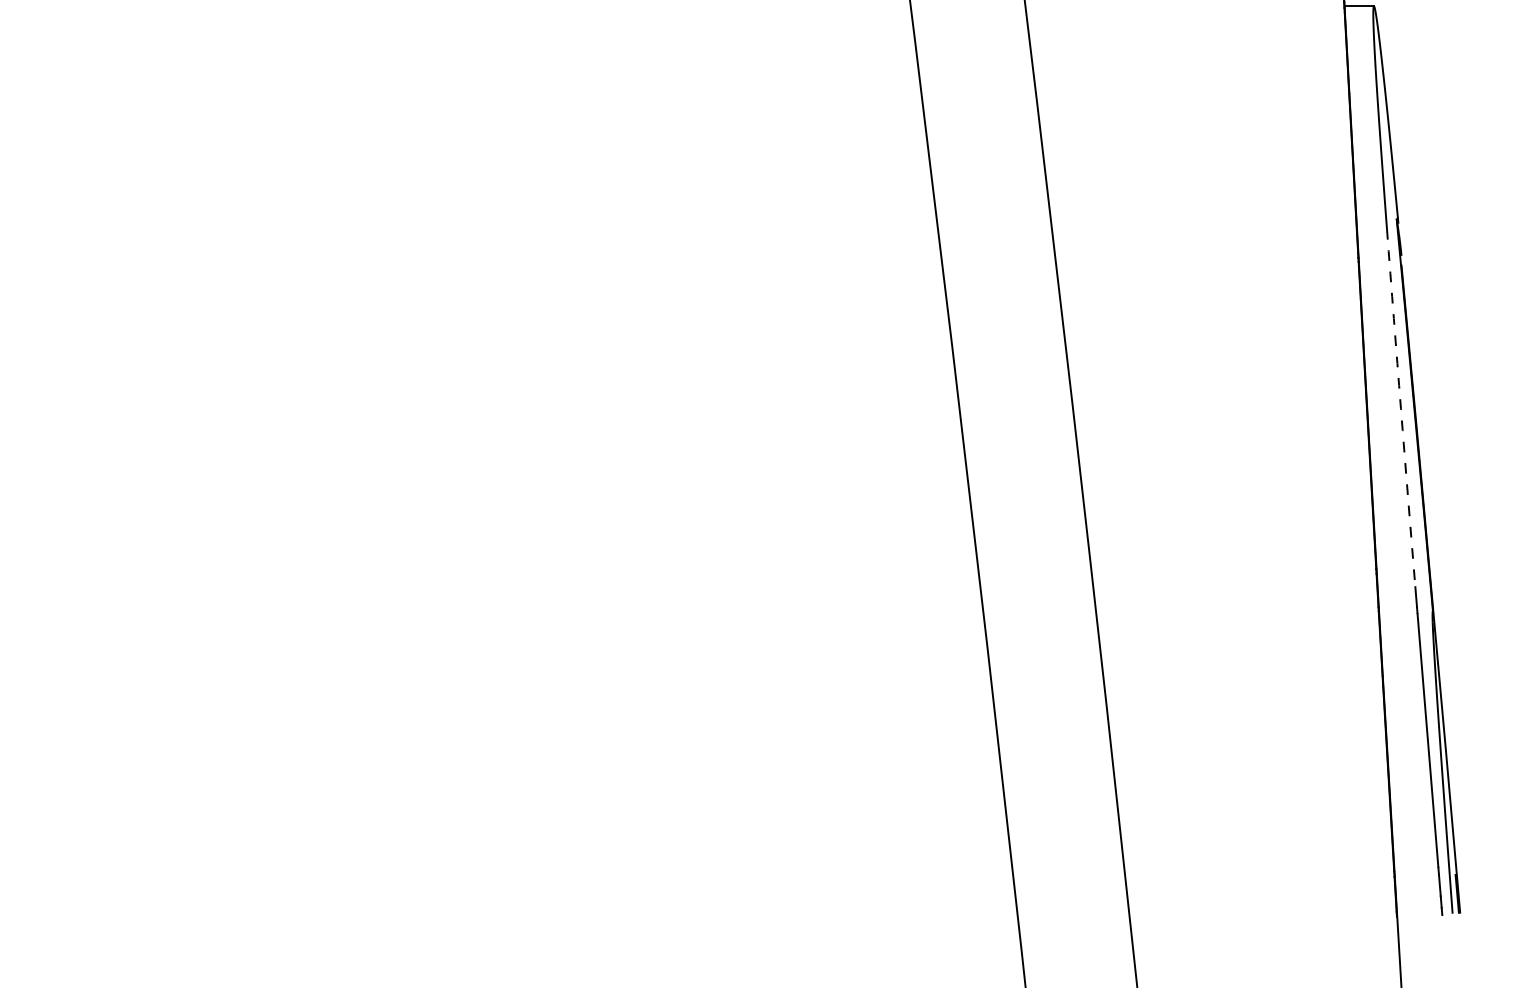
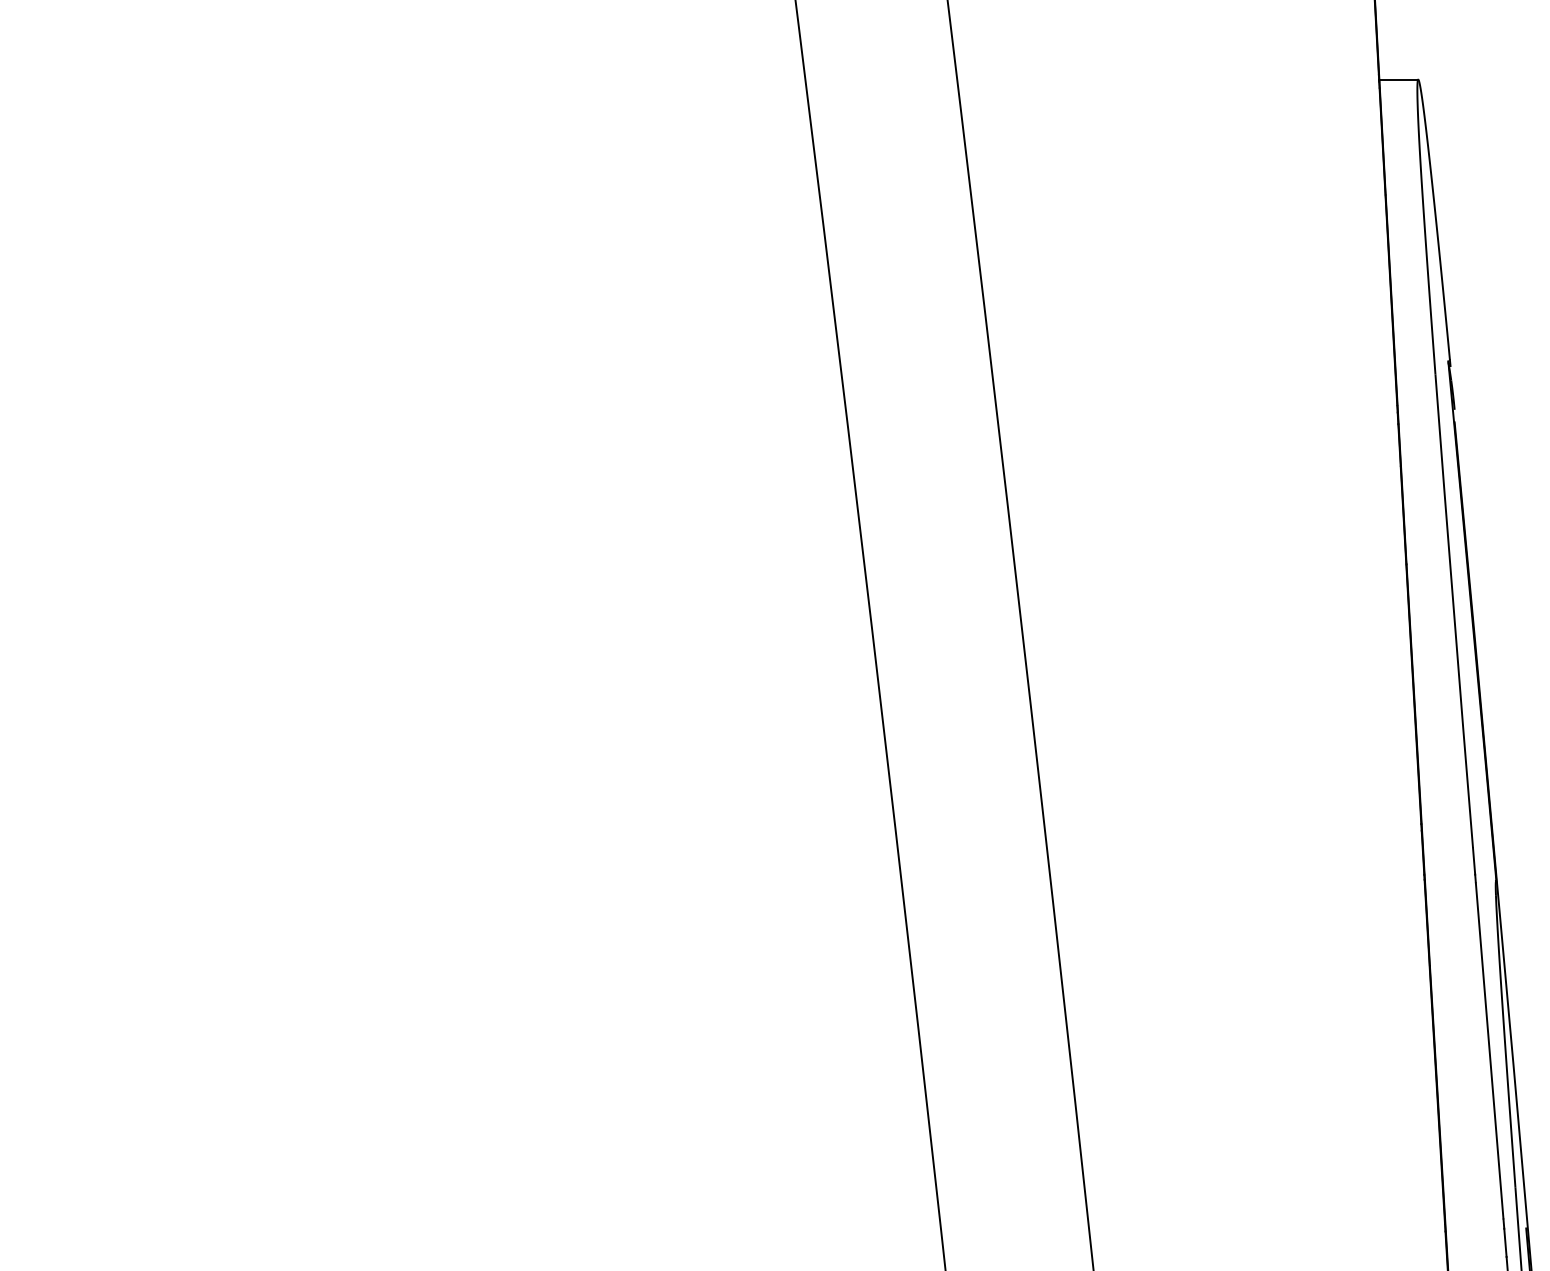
arc: (1400, 408) -> (1453, 611), dashed -> solid

